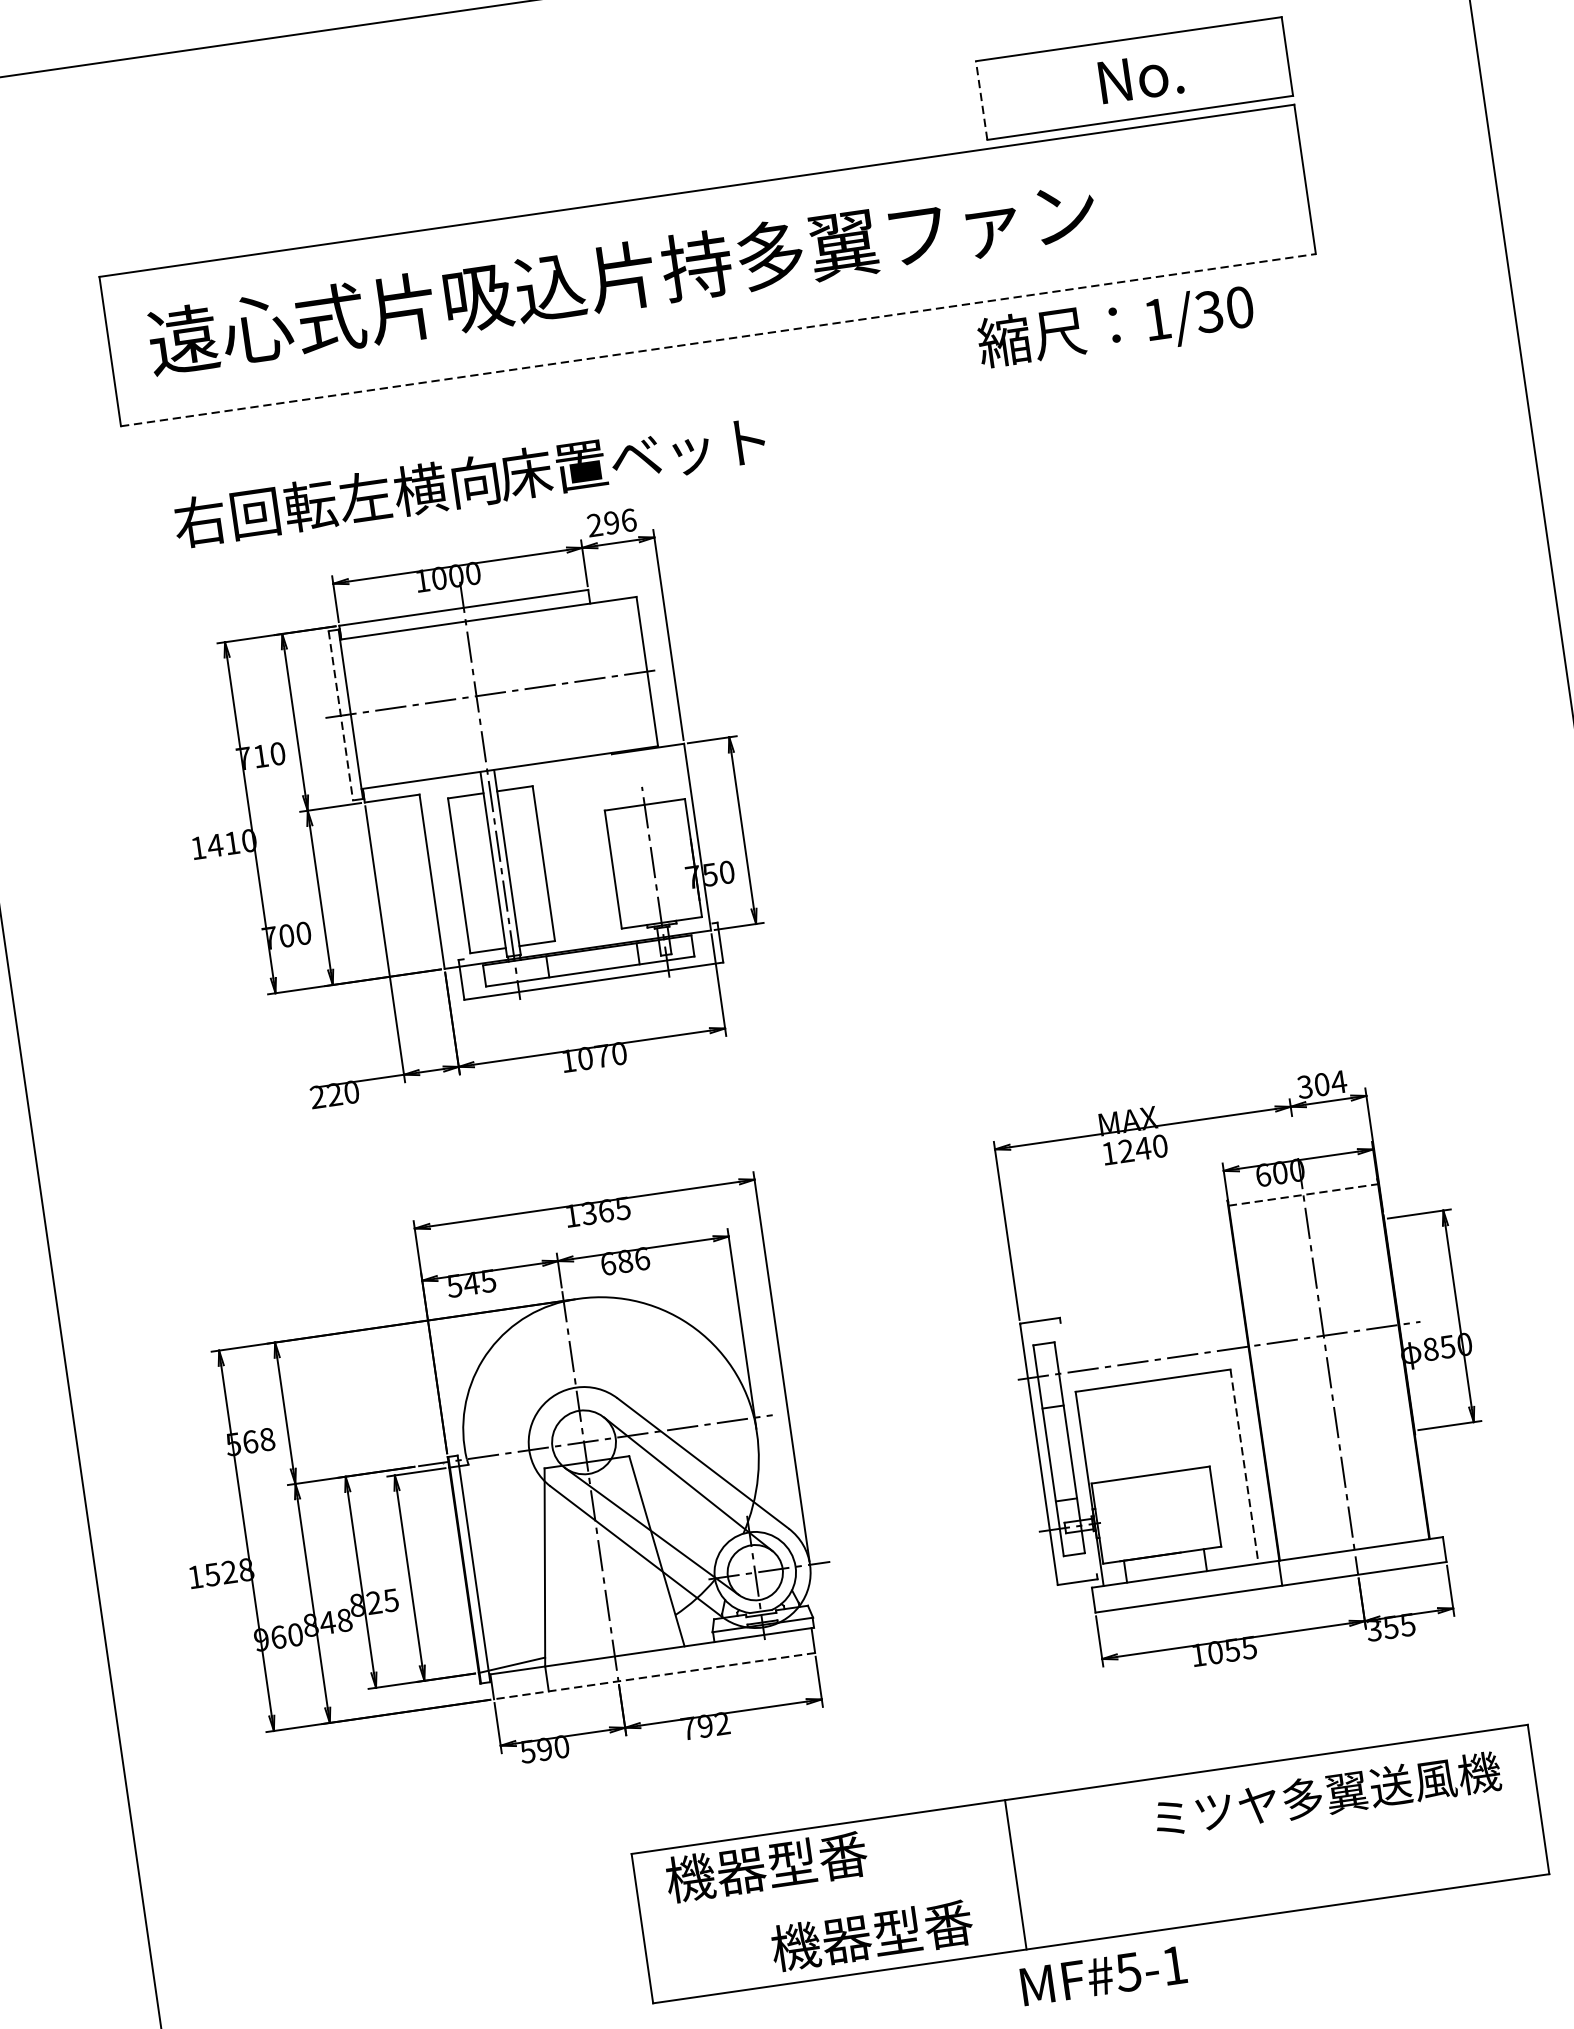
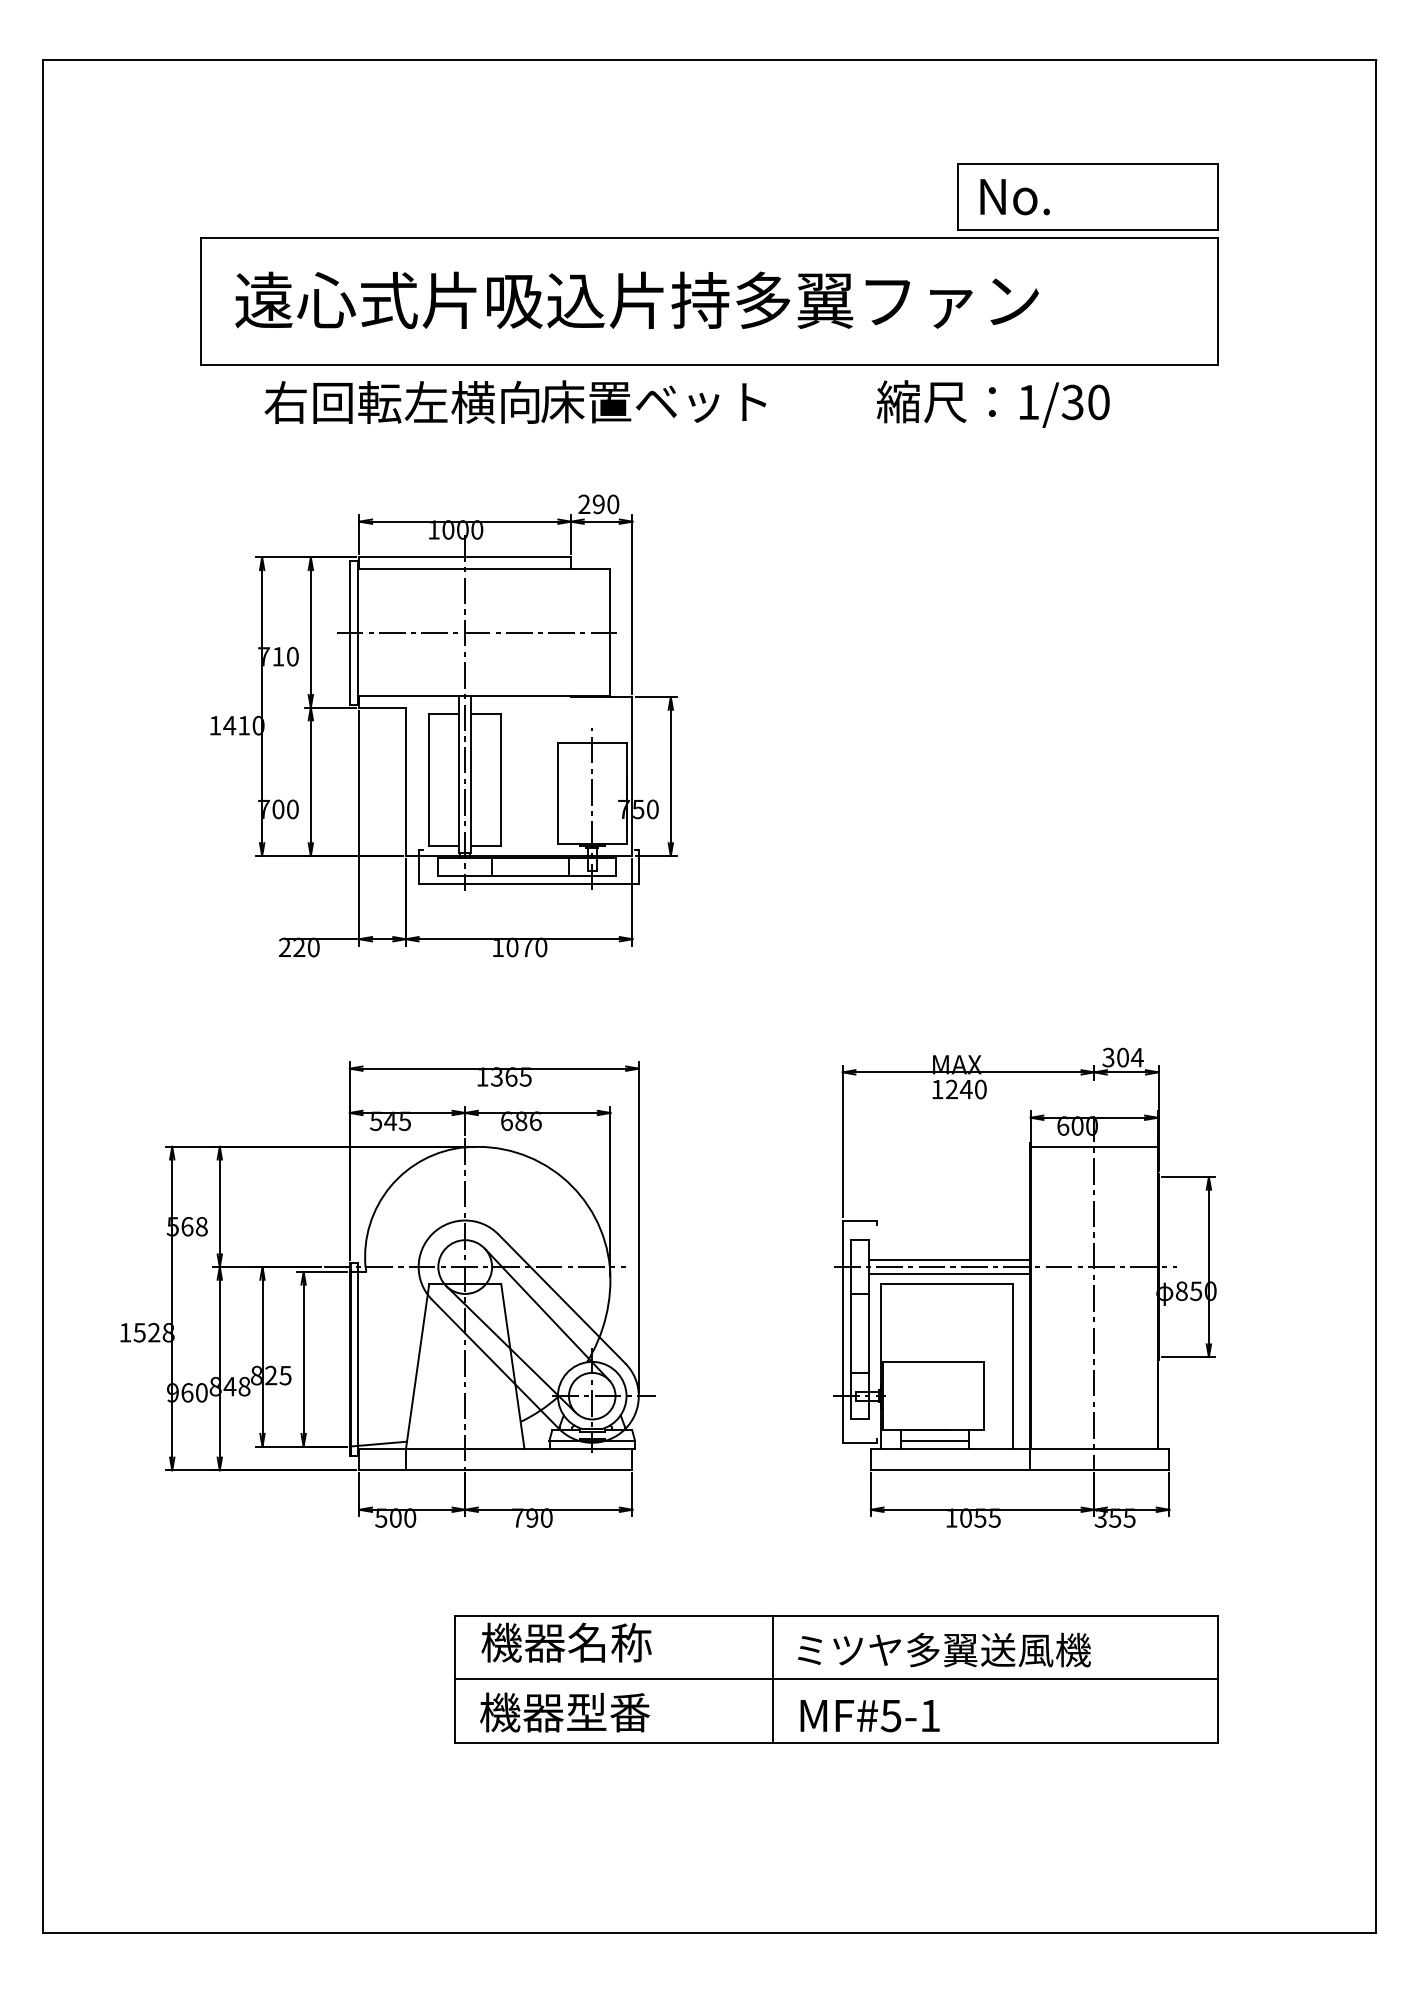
text: (1140, 78) -> (1014, 197), moved
line: (981, 100) -> (957, 196), dashed -> solid
text: (1115, 326) -> (992, 403), moved
line: (718, 339) -> (709, 364), dashed -> solid
text: (469, 481) -> (515, 401), moved
text: (629, 520) -> (613, 504), 296 -> 290
line: (340, 715) -> (349, 632), dashed -> solid
line: (1303, 1195) -> (1094, 1147), dashed -> solid
line: (1152, 1352) -> (949, 1260), added
line: (1154, 1367) -> (949, 1273), added
line: (1244, 1466) -> (1012, 1366), dashed -> solid
line: (1165, 1566) -> (934, 1440), added
line: (654, 1676) -> (495, 1470), dashed -> solid
text: (722, 1723) -> (546, 1517), 792 -> 790
text: (544, 1748) -> (395, 1517), 590 -> 500
text: (1327, 1794) -> (944, 1649), moved
text: (817, 1859) -> (609, 1642), 機器型番 -> 機器名称
line: (1090, 1864) -> (836, 1679), added
text: (871, 1935) -> (564, 1712), moved
text: (1103, 1976) -> (869, 1716), moved

